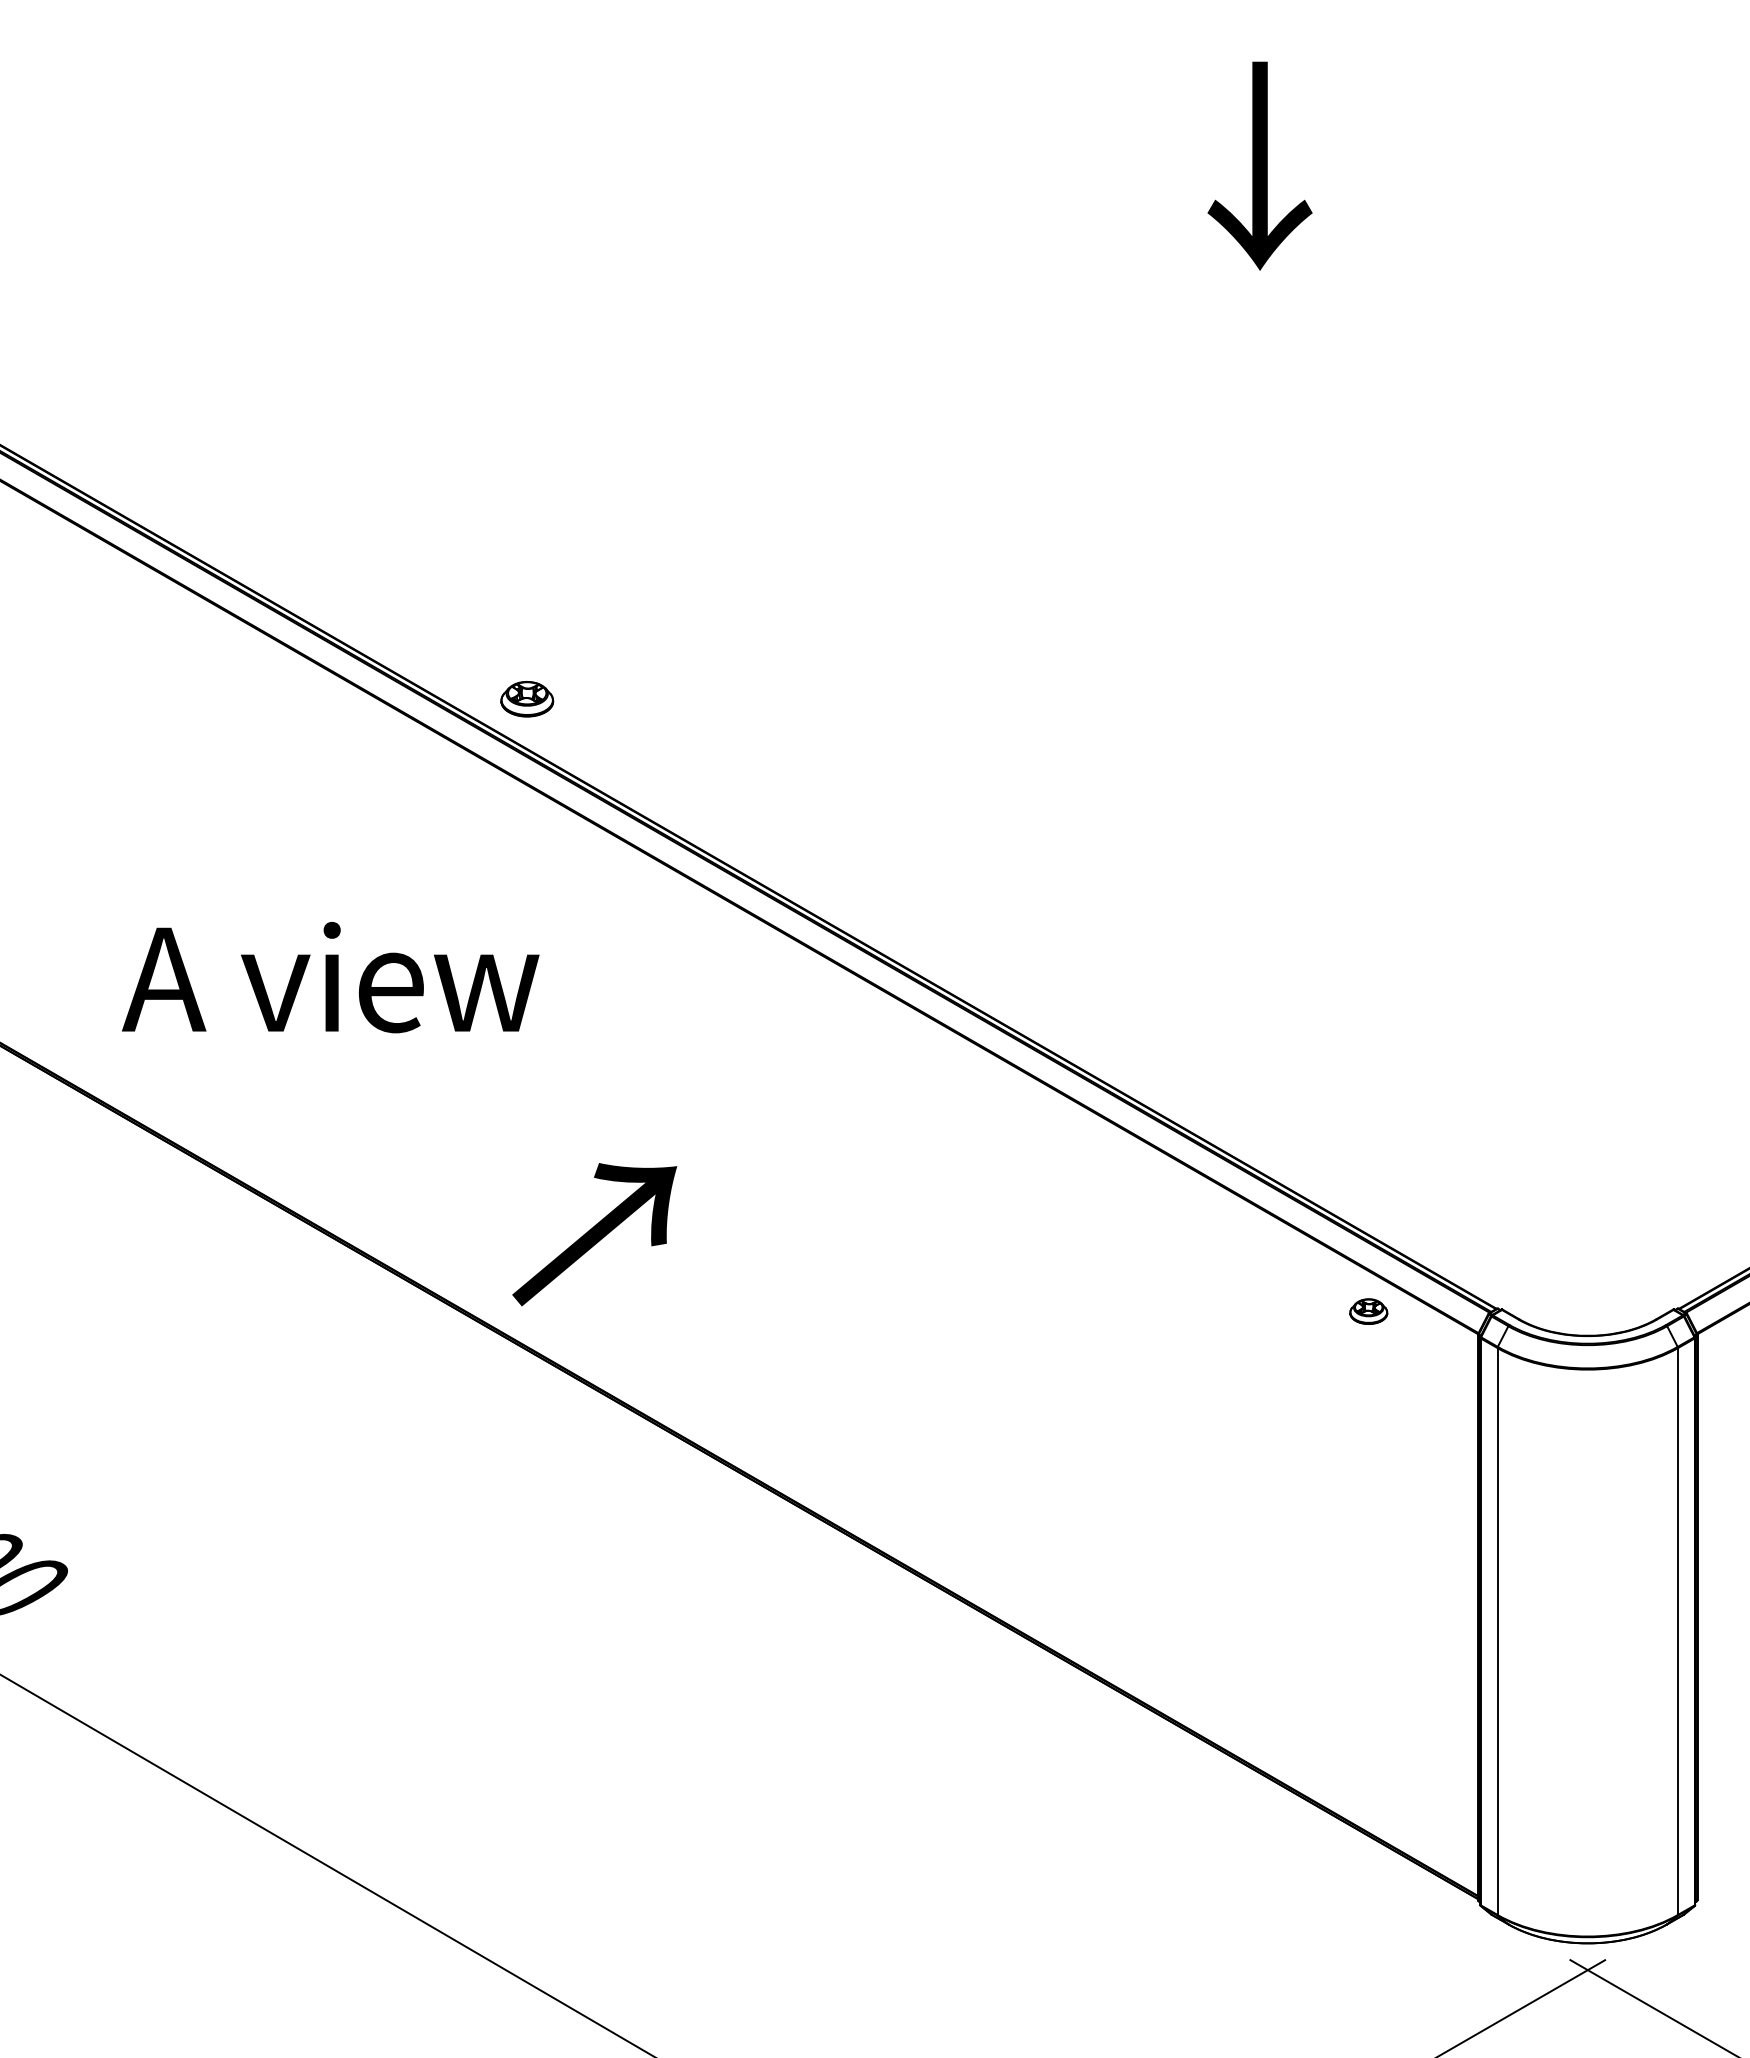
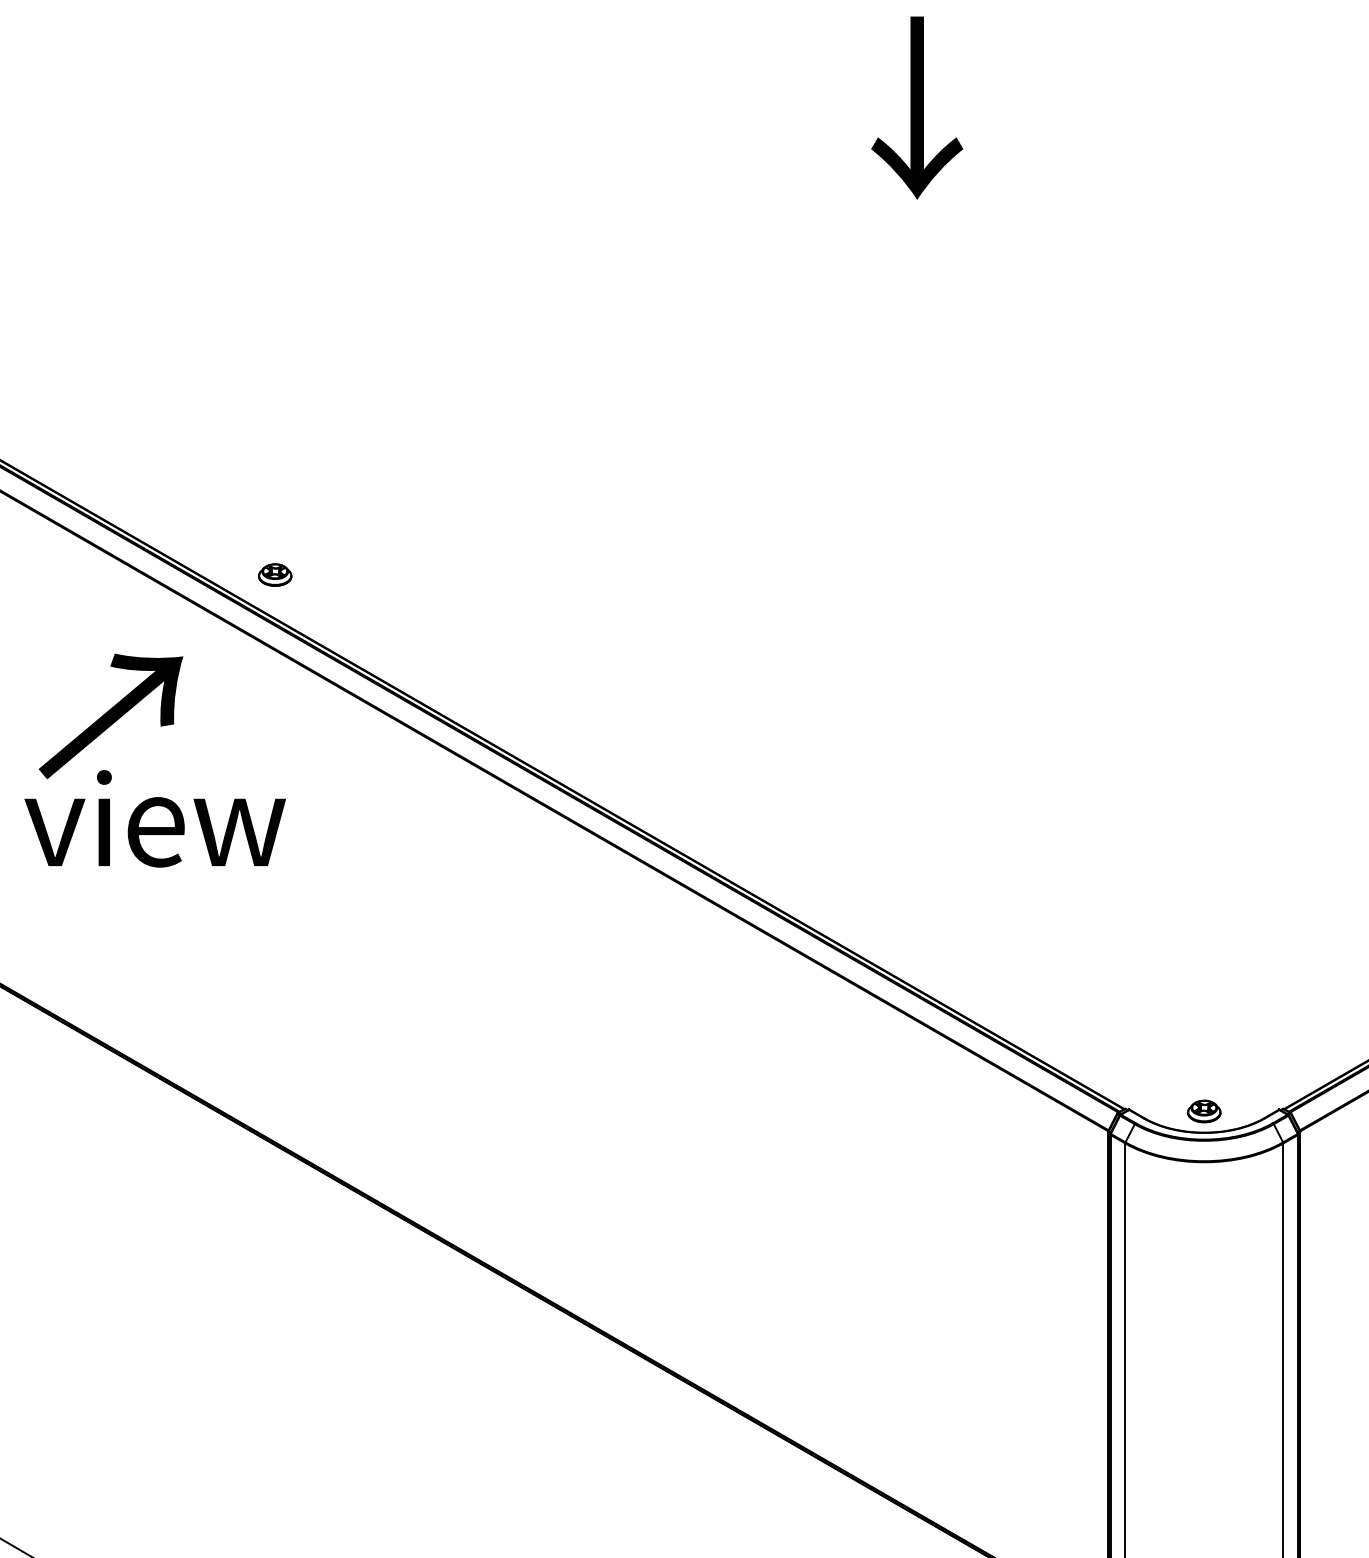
part: (526, 699) -> (274, 575), size x0.71
text: (594, 1234) -> (110, 716), moved
part: (1368, 1311) -> (1204, 1111), moved

